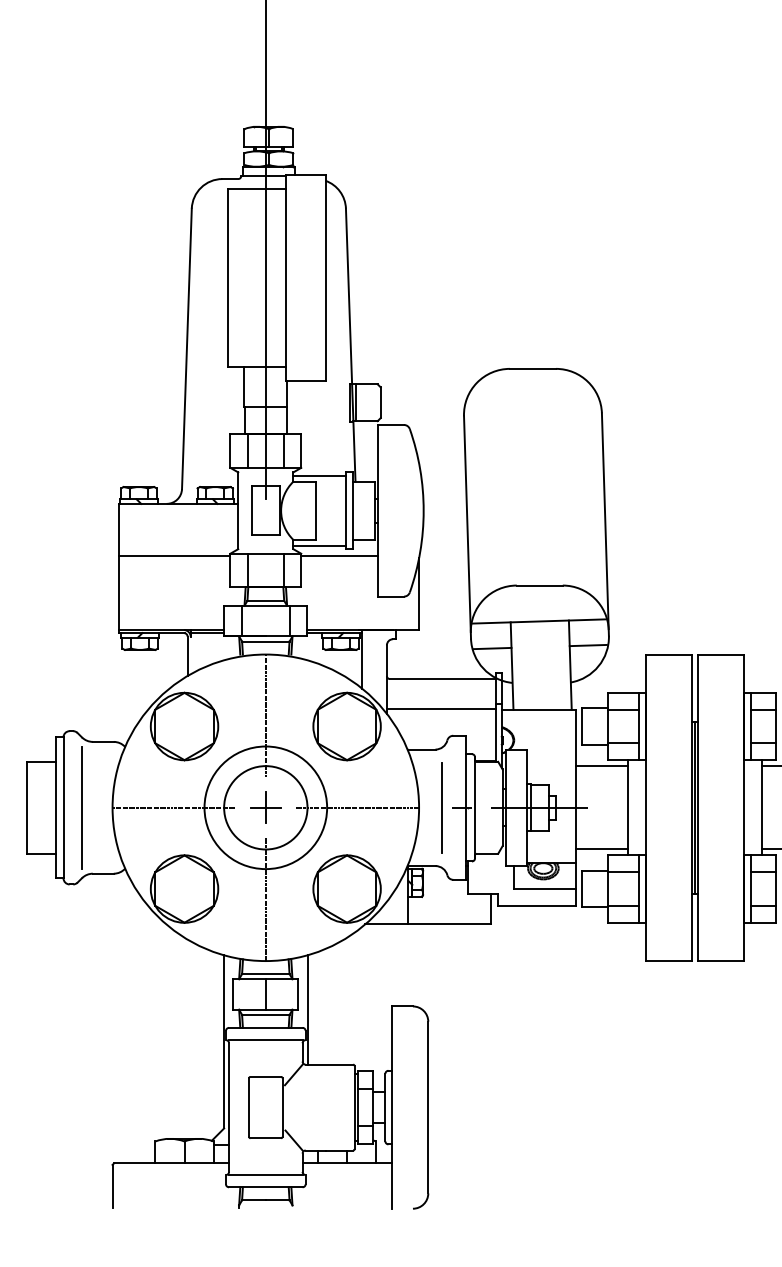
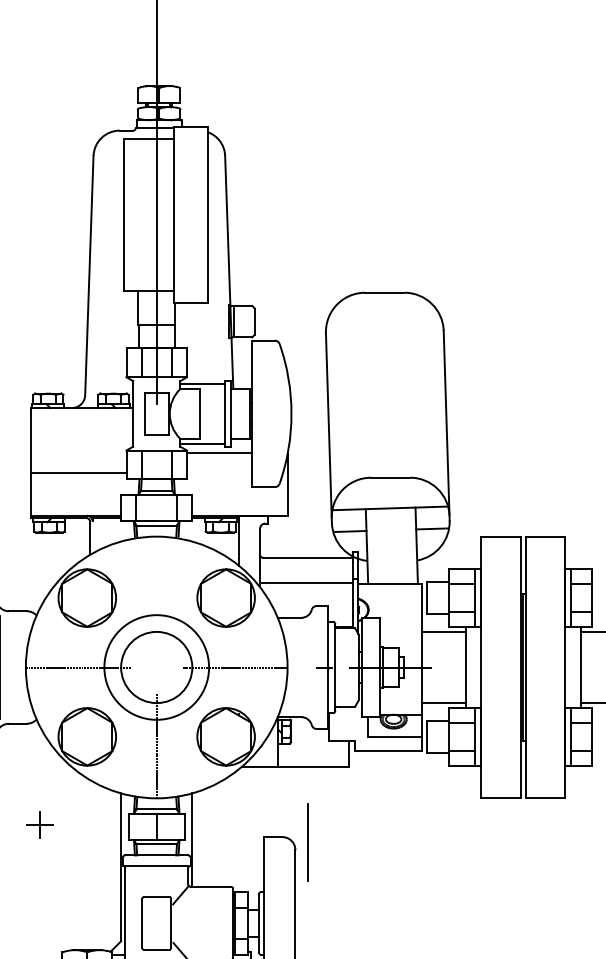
line: (174, 556) -> (78, 473), moved
line: (265, 715) -> (156, 588), removed
part: (265, 807) -> (39, 824), moved
line: (441, 807) -> (306, 842), moved

